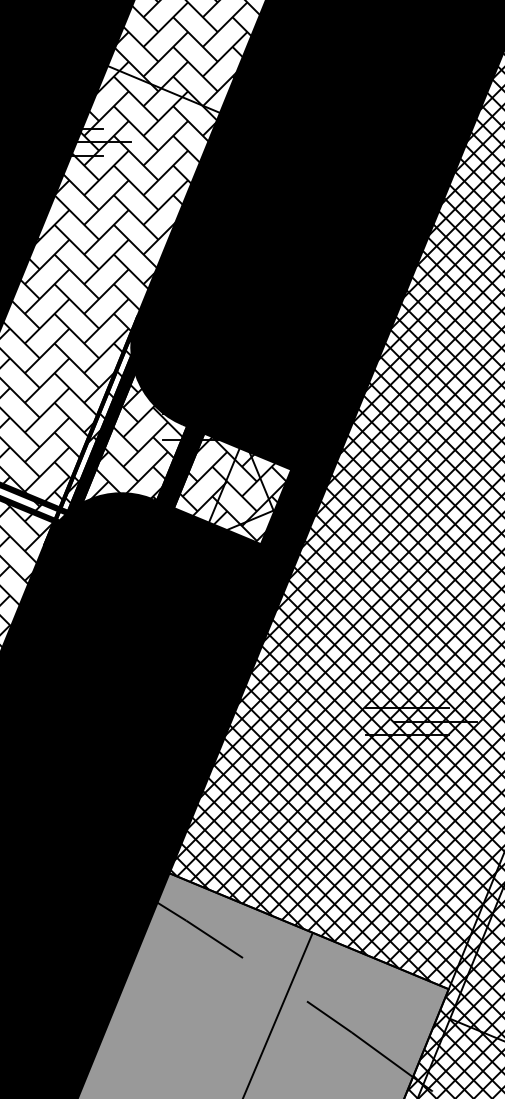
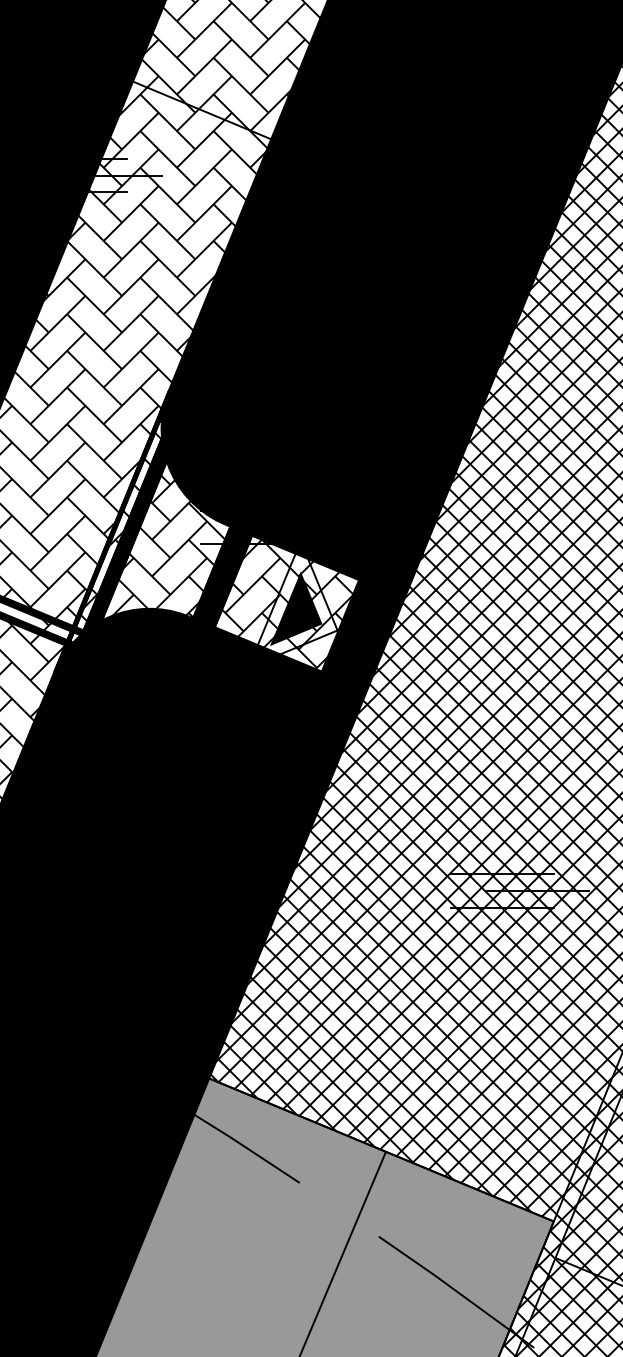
fill: (239, 492) -> (295, 608), added

